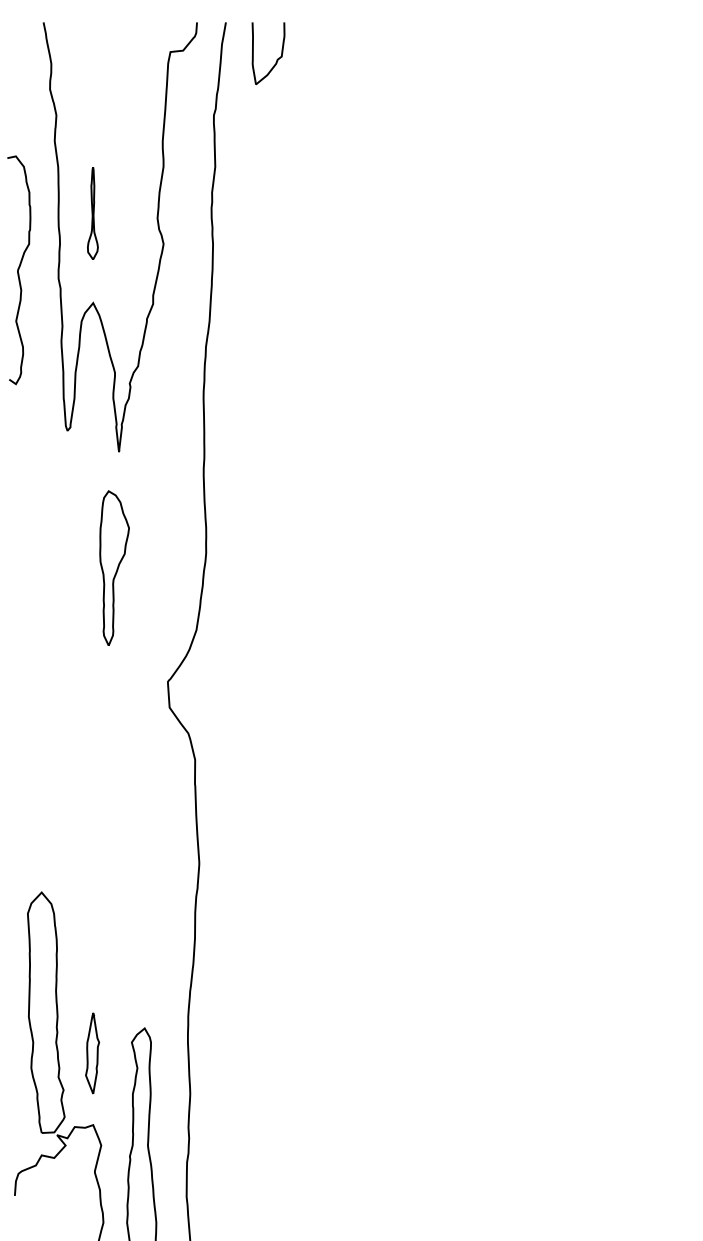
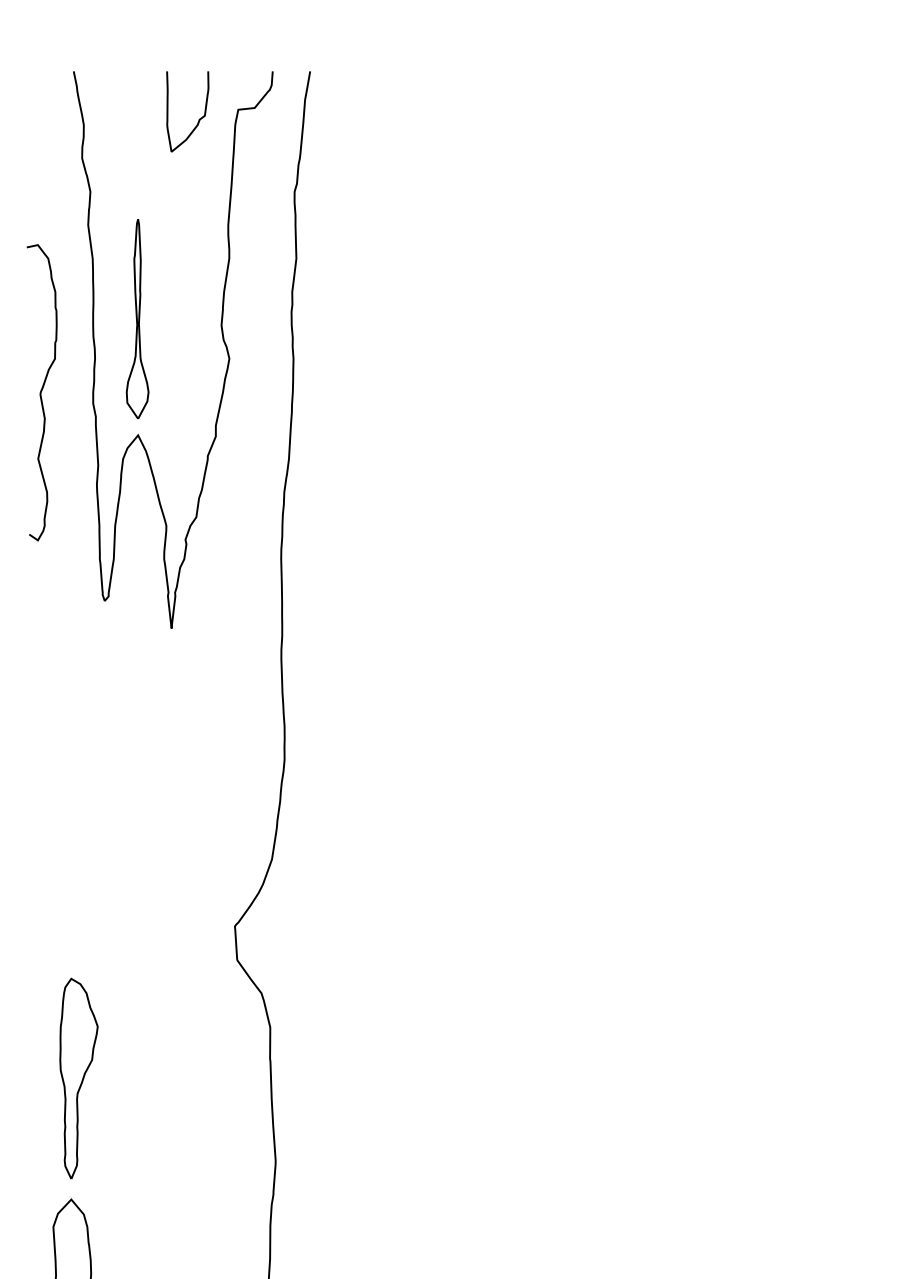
curve: (276, 59) -> (198, 119), moved
part: (92, 213) -> (137, 319), size x1.67
part: (114, 567) -> (78, 1077), moved

